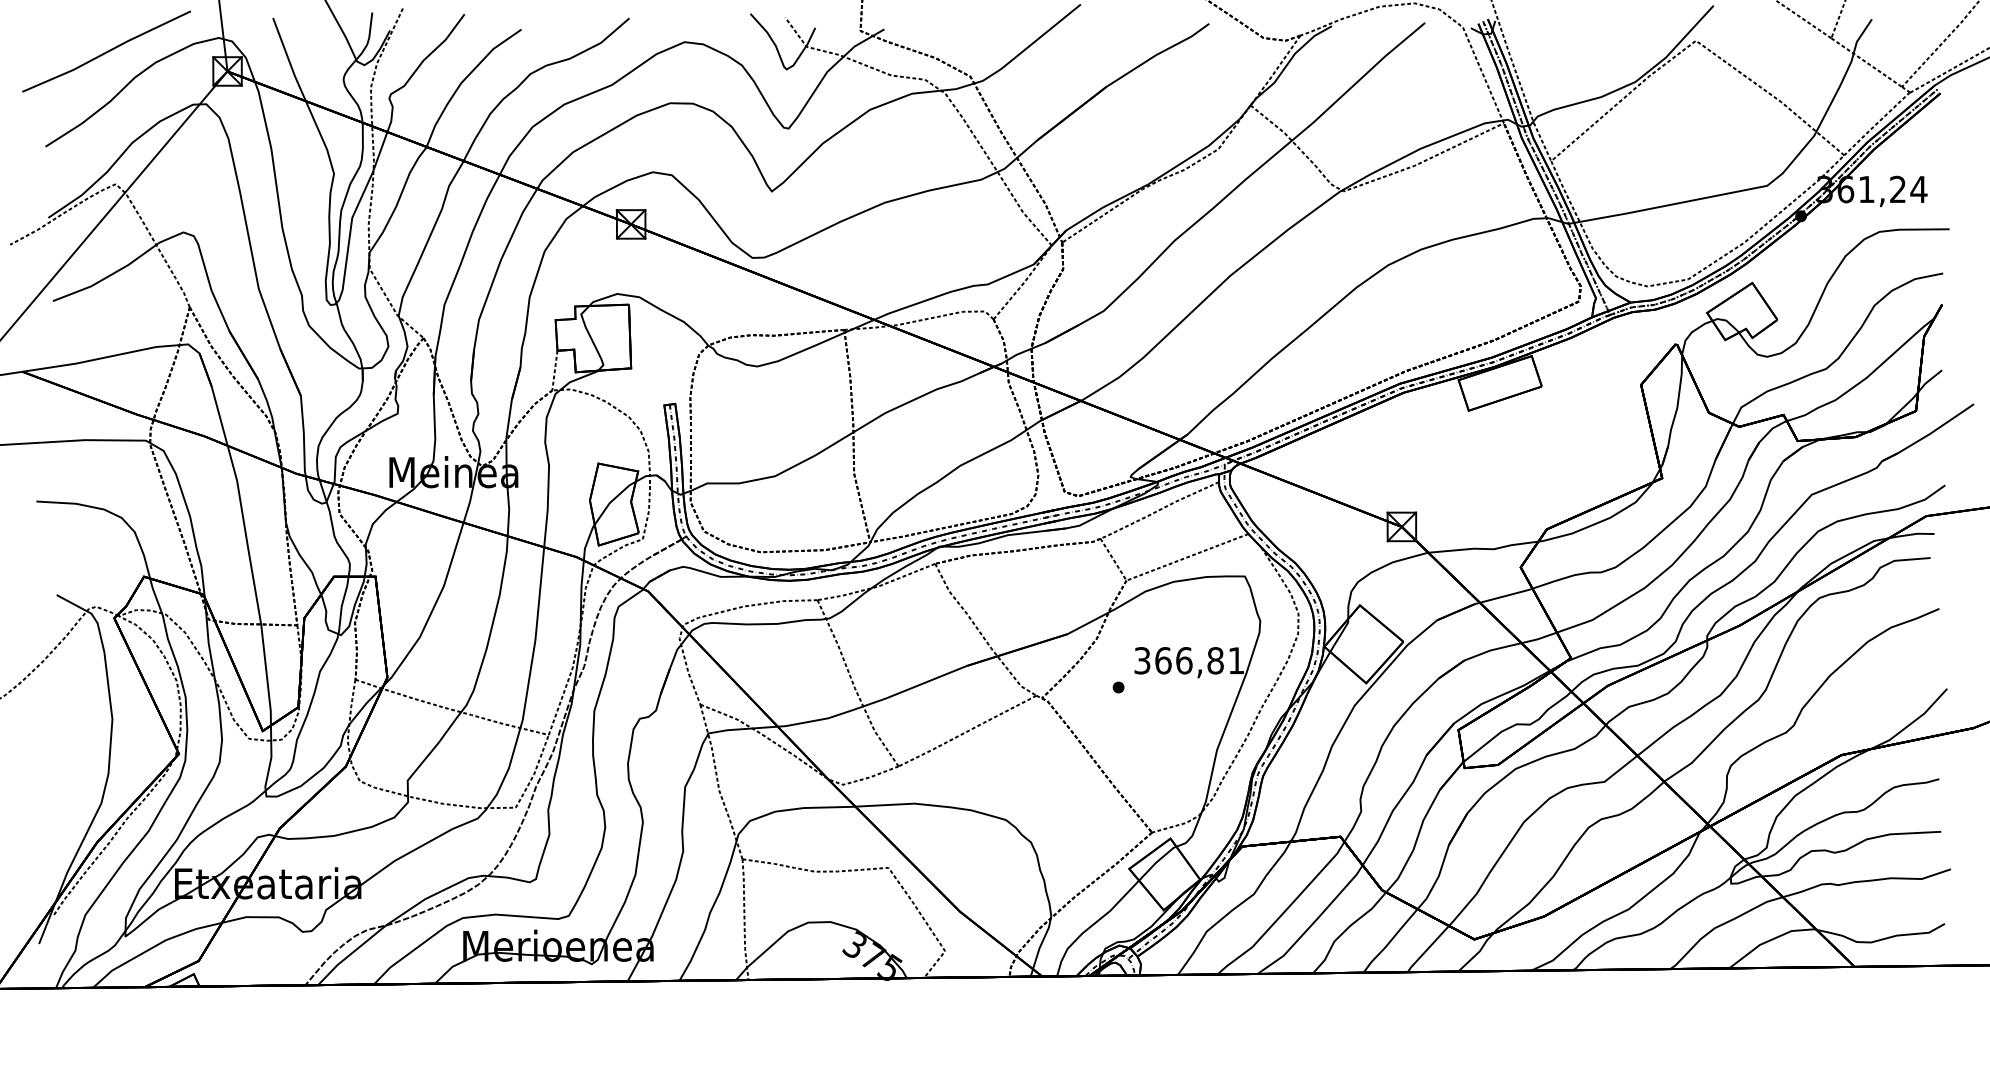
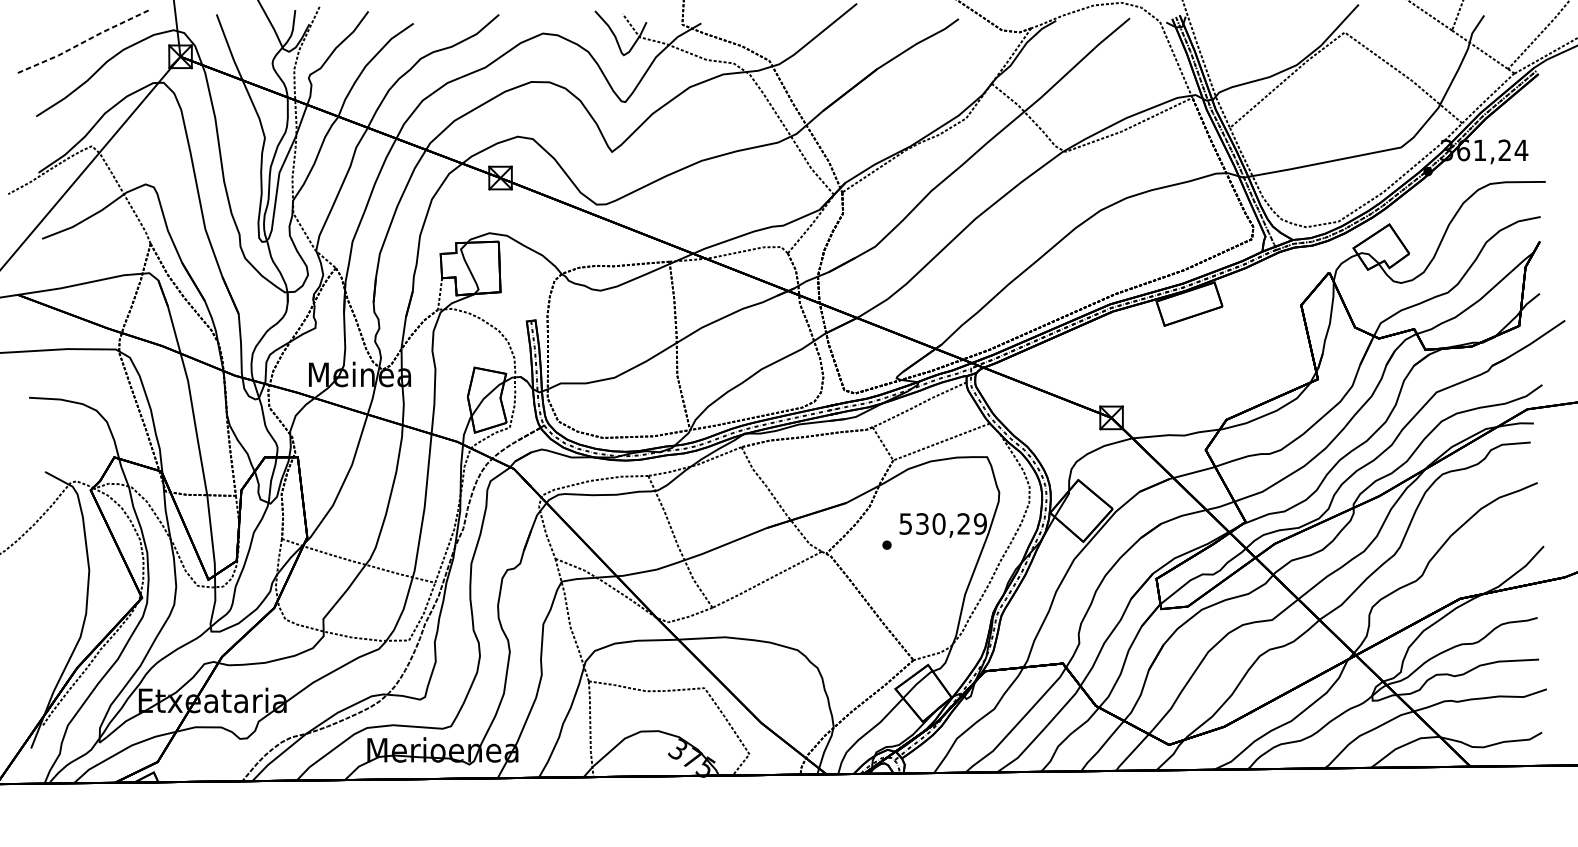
line: (106, 52) -> (84, 41), solid -> dashed
text: (1189, 660) -> (943, 523), 366,81 -> 530,29

